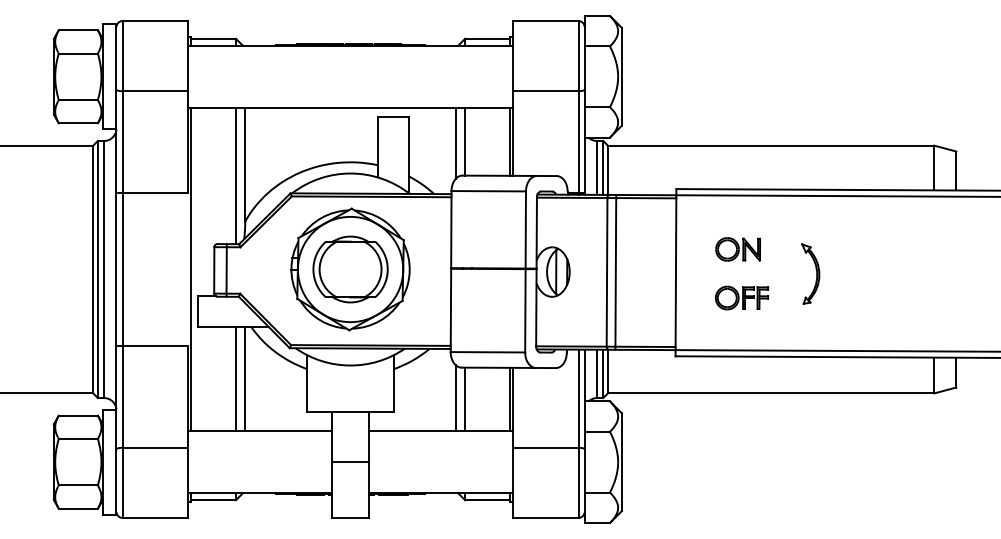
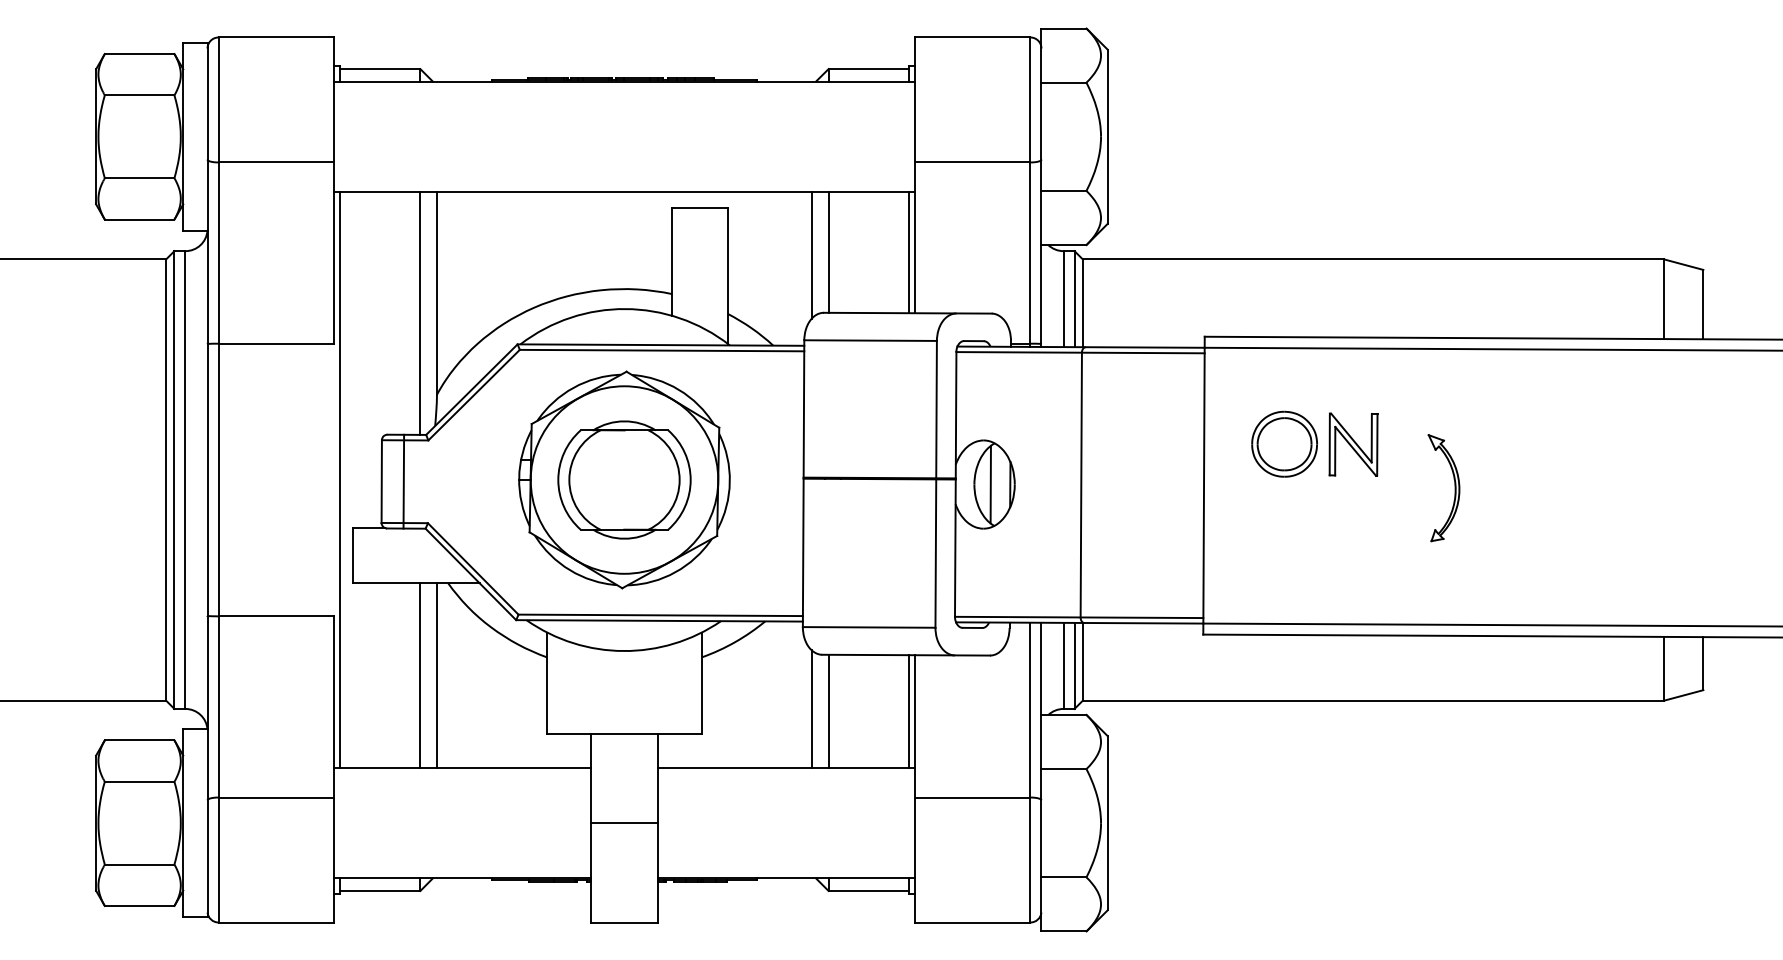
part: (737, 249) -> (1313, 444), size x1.6
line: (615, 271) -> (1096, 483), removed
part: (742, 297) -> (1322, 529), removed

